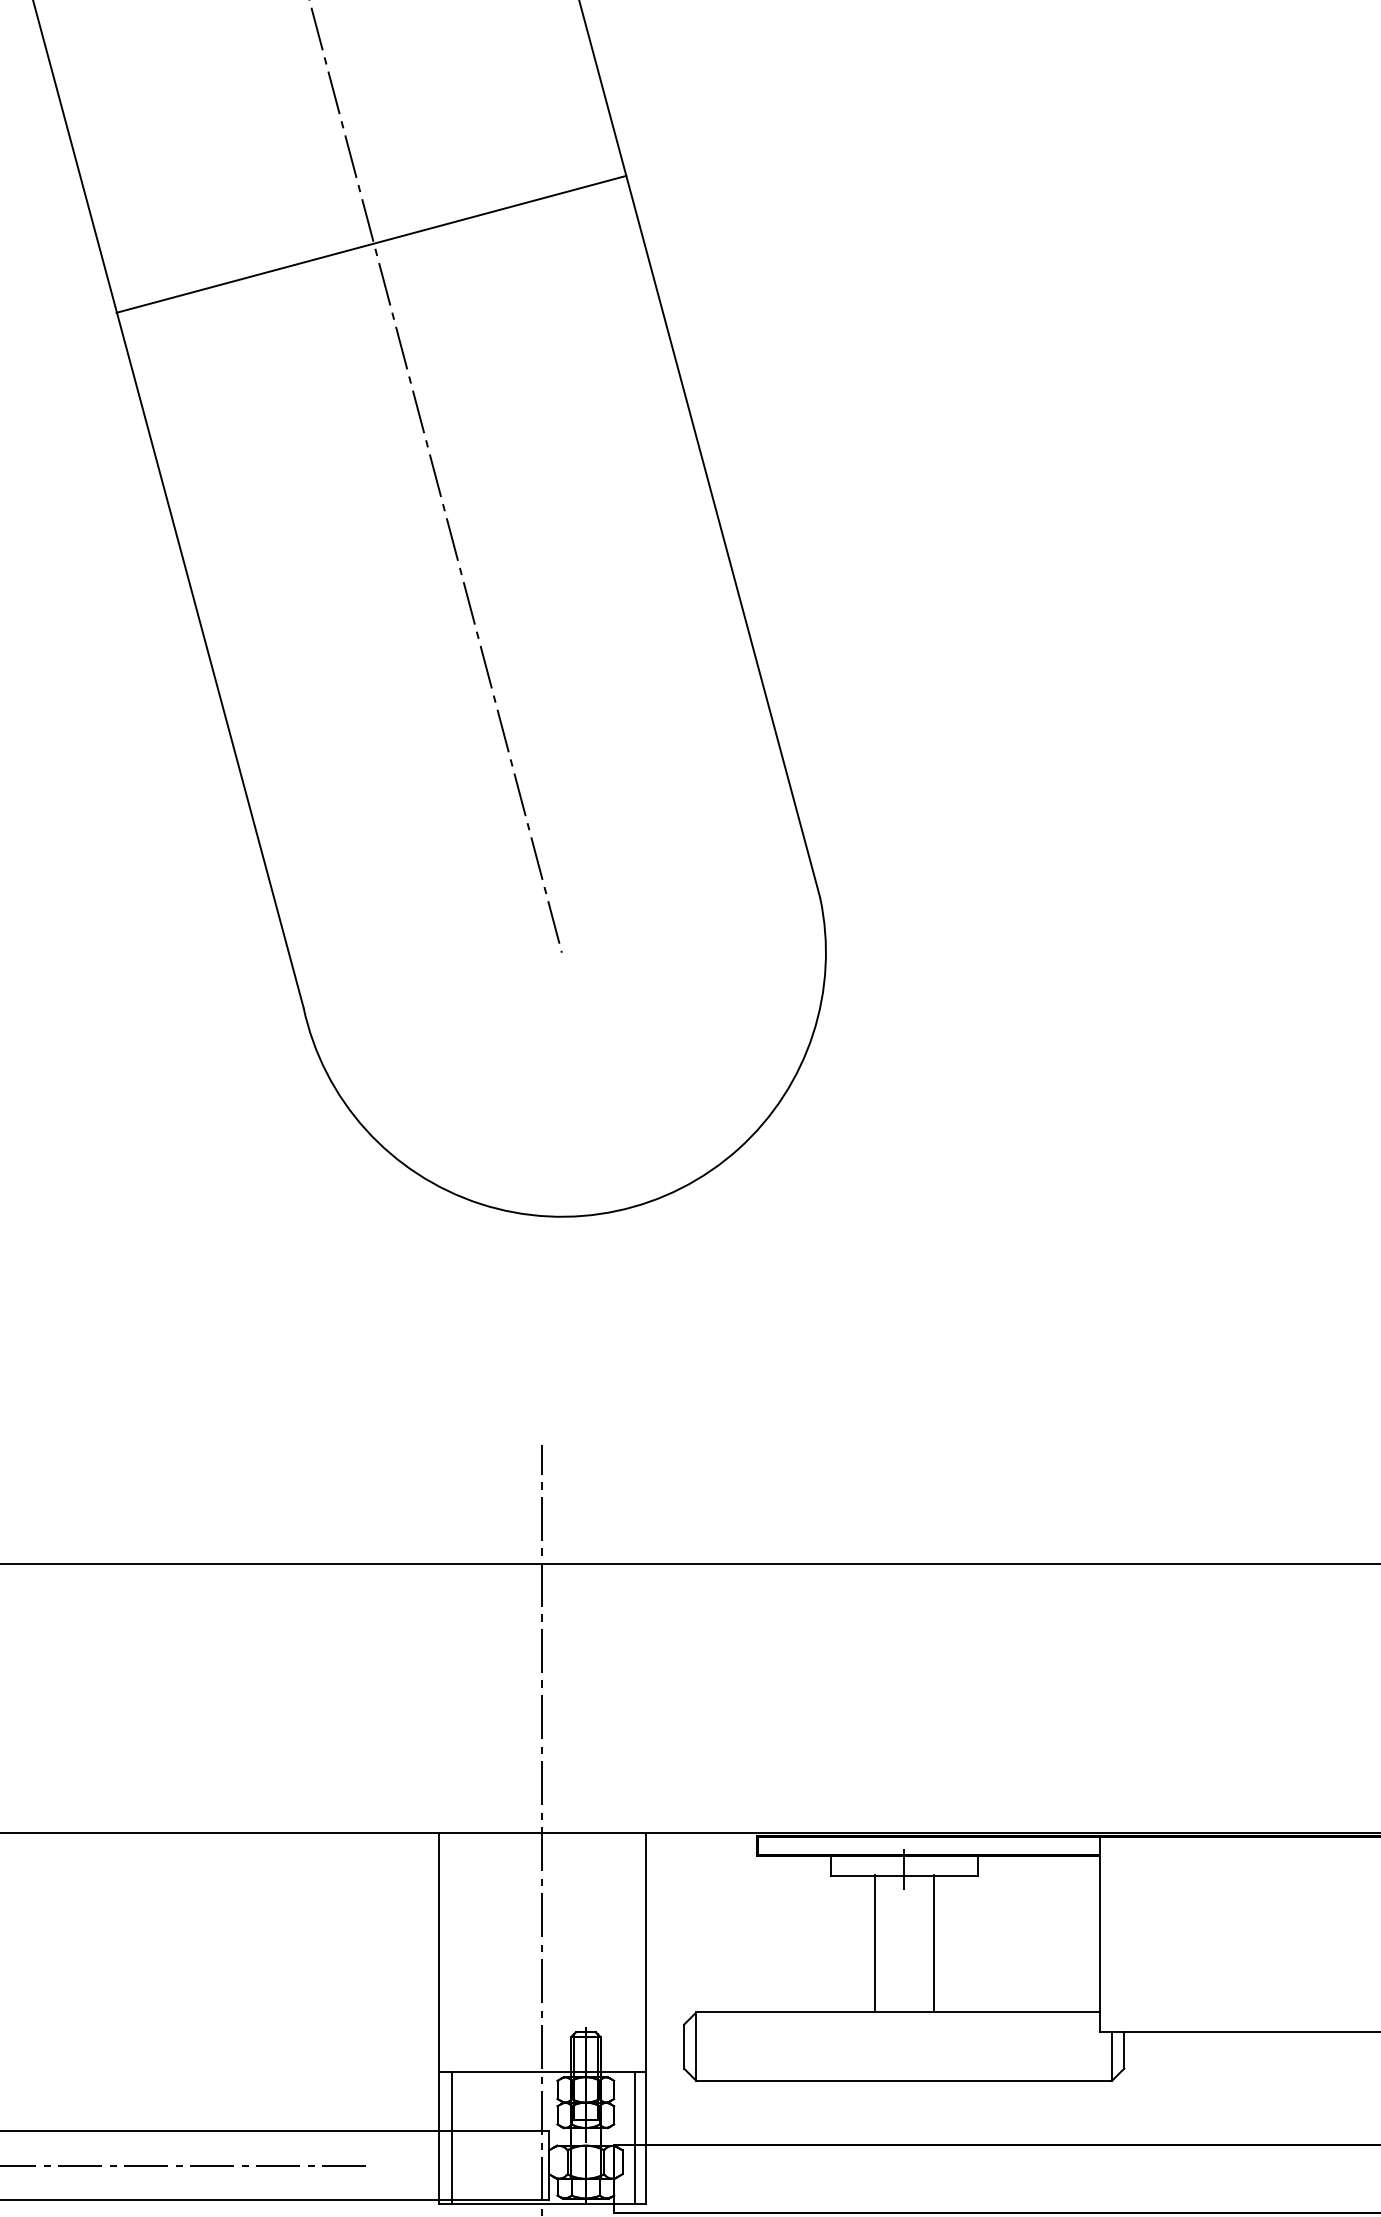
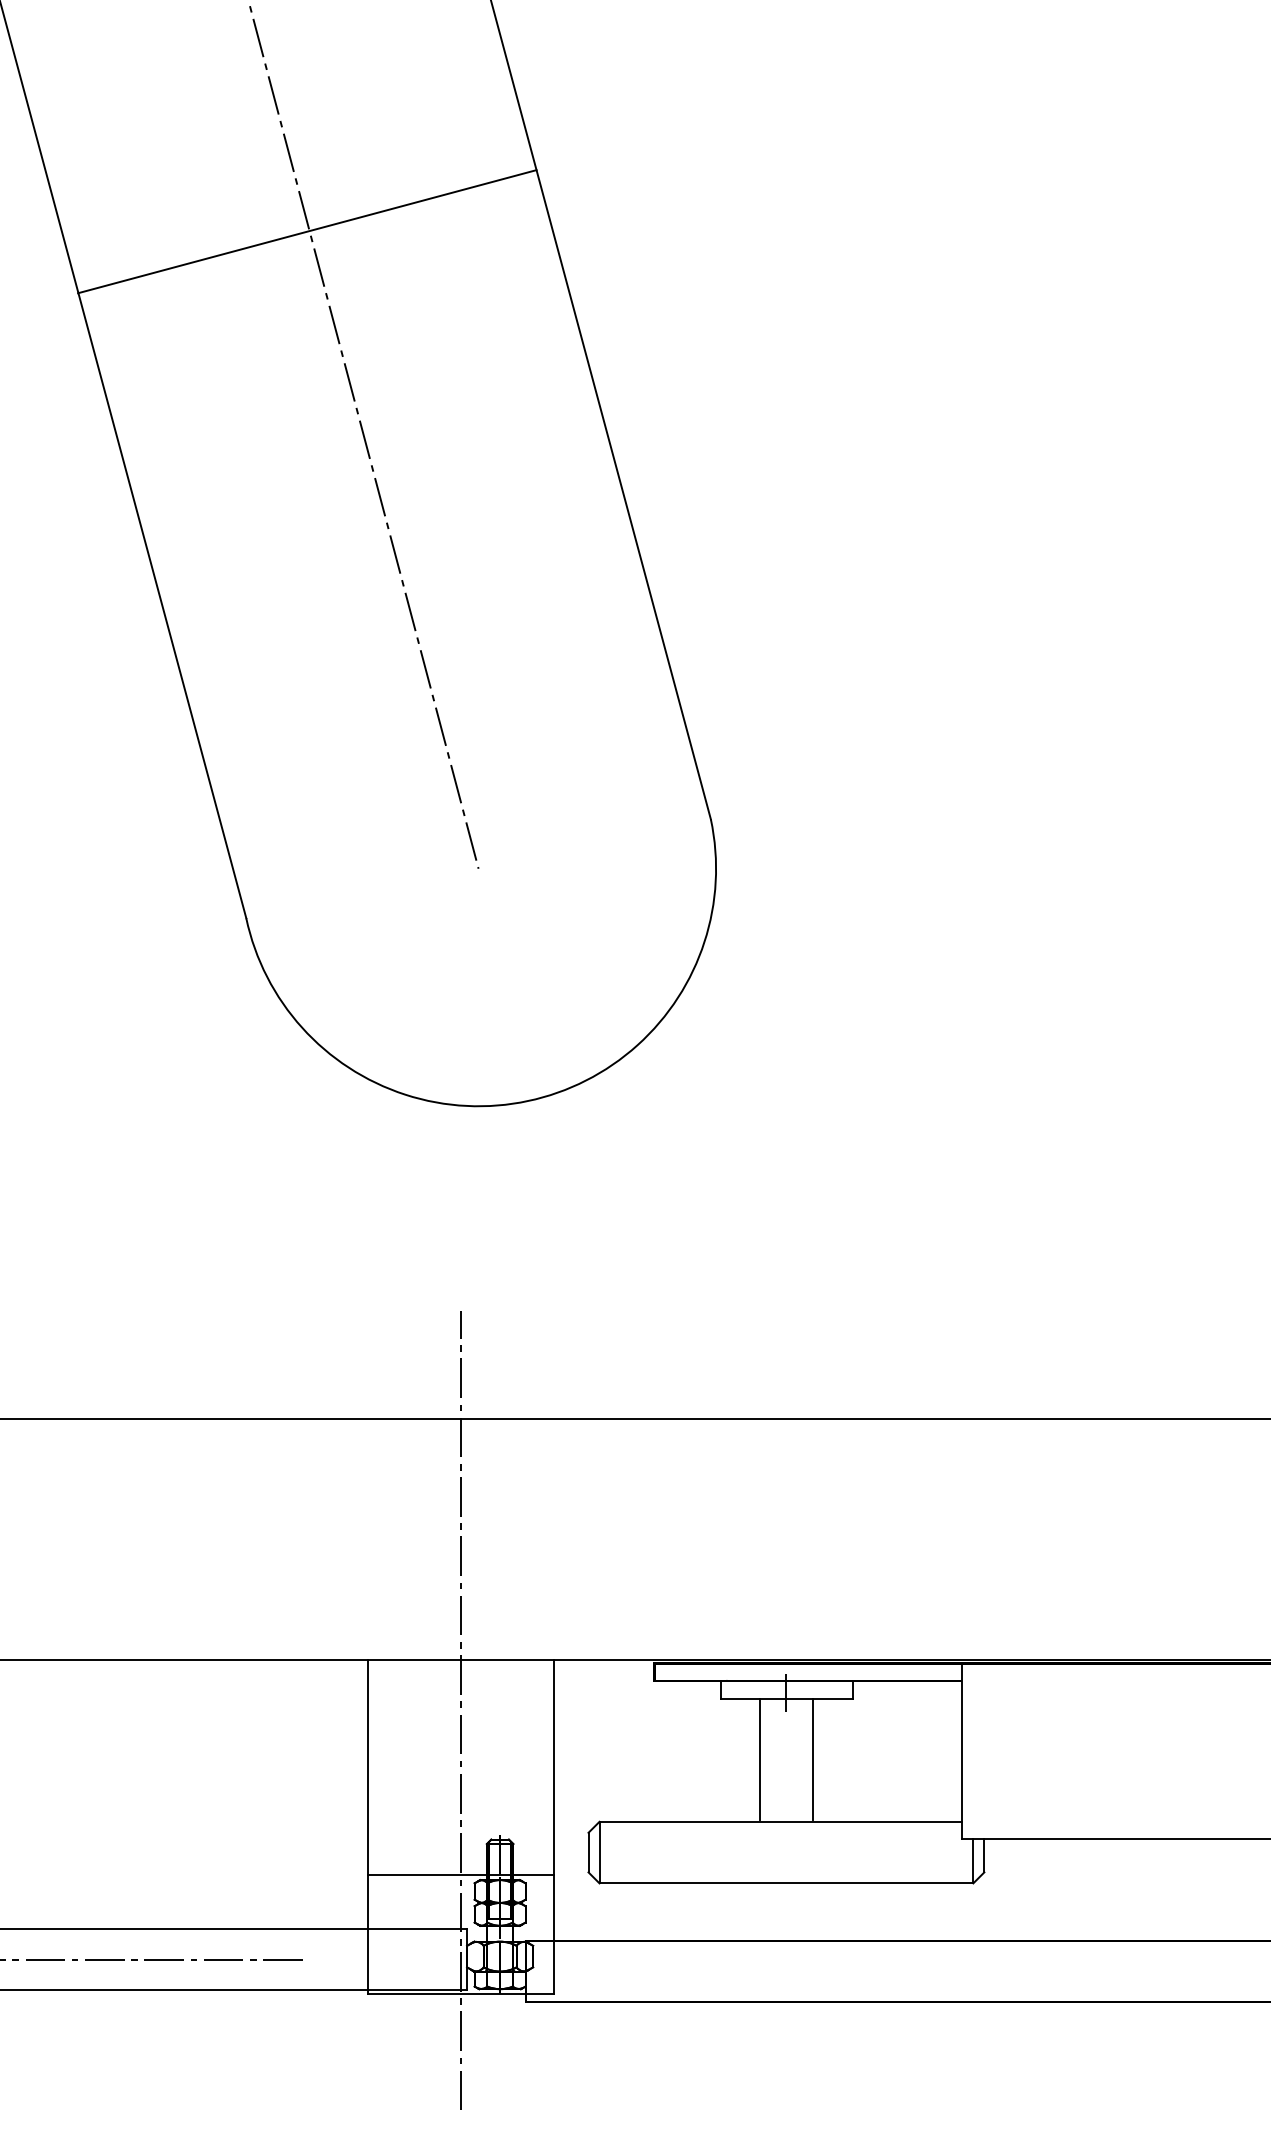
line: (451, 2137) -> (379, 1934), removed
line: (635, 2137) -> (544, 1934), removed

